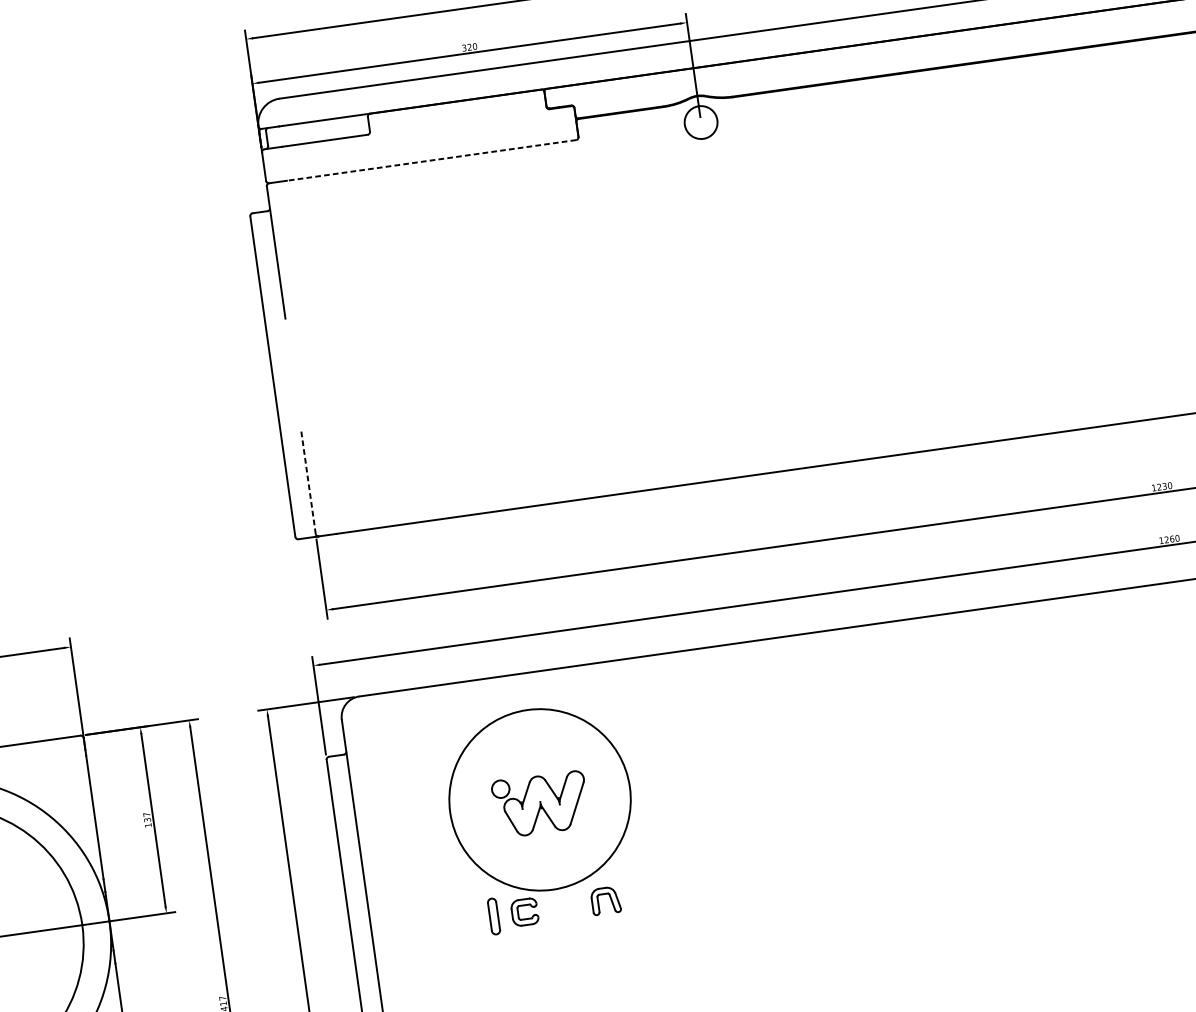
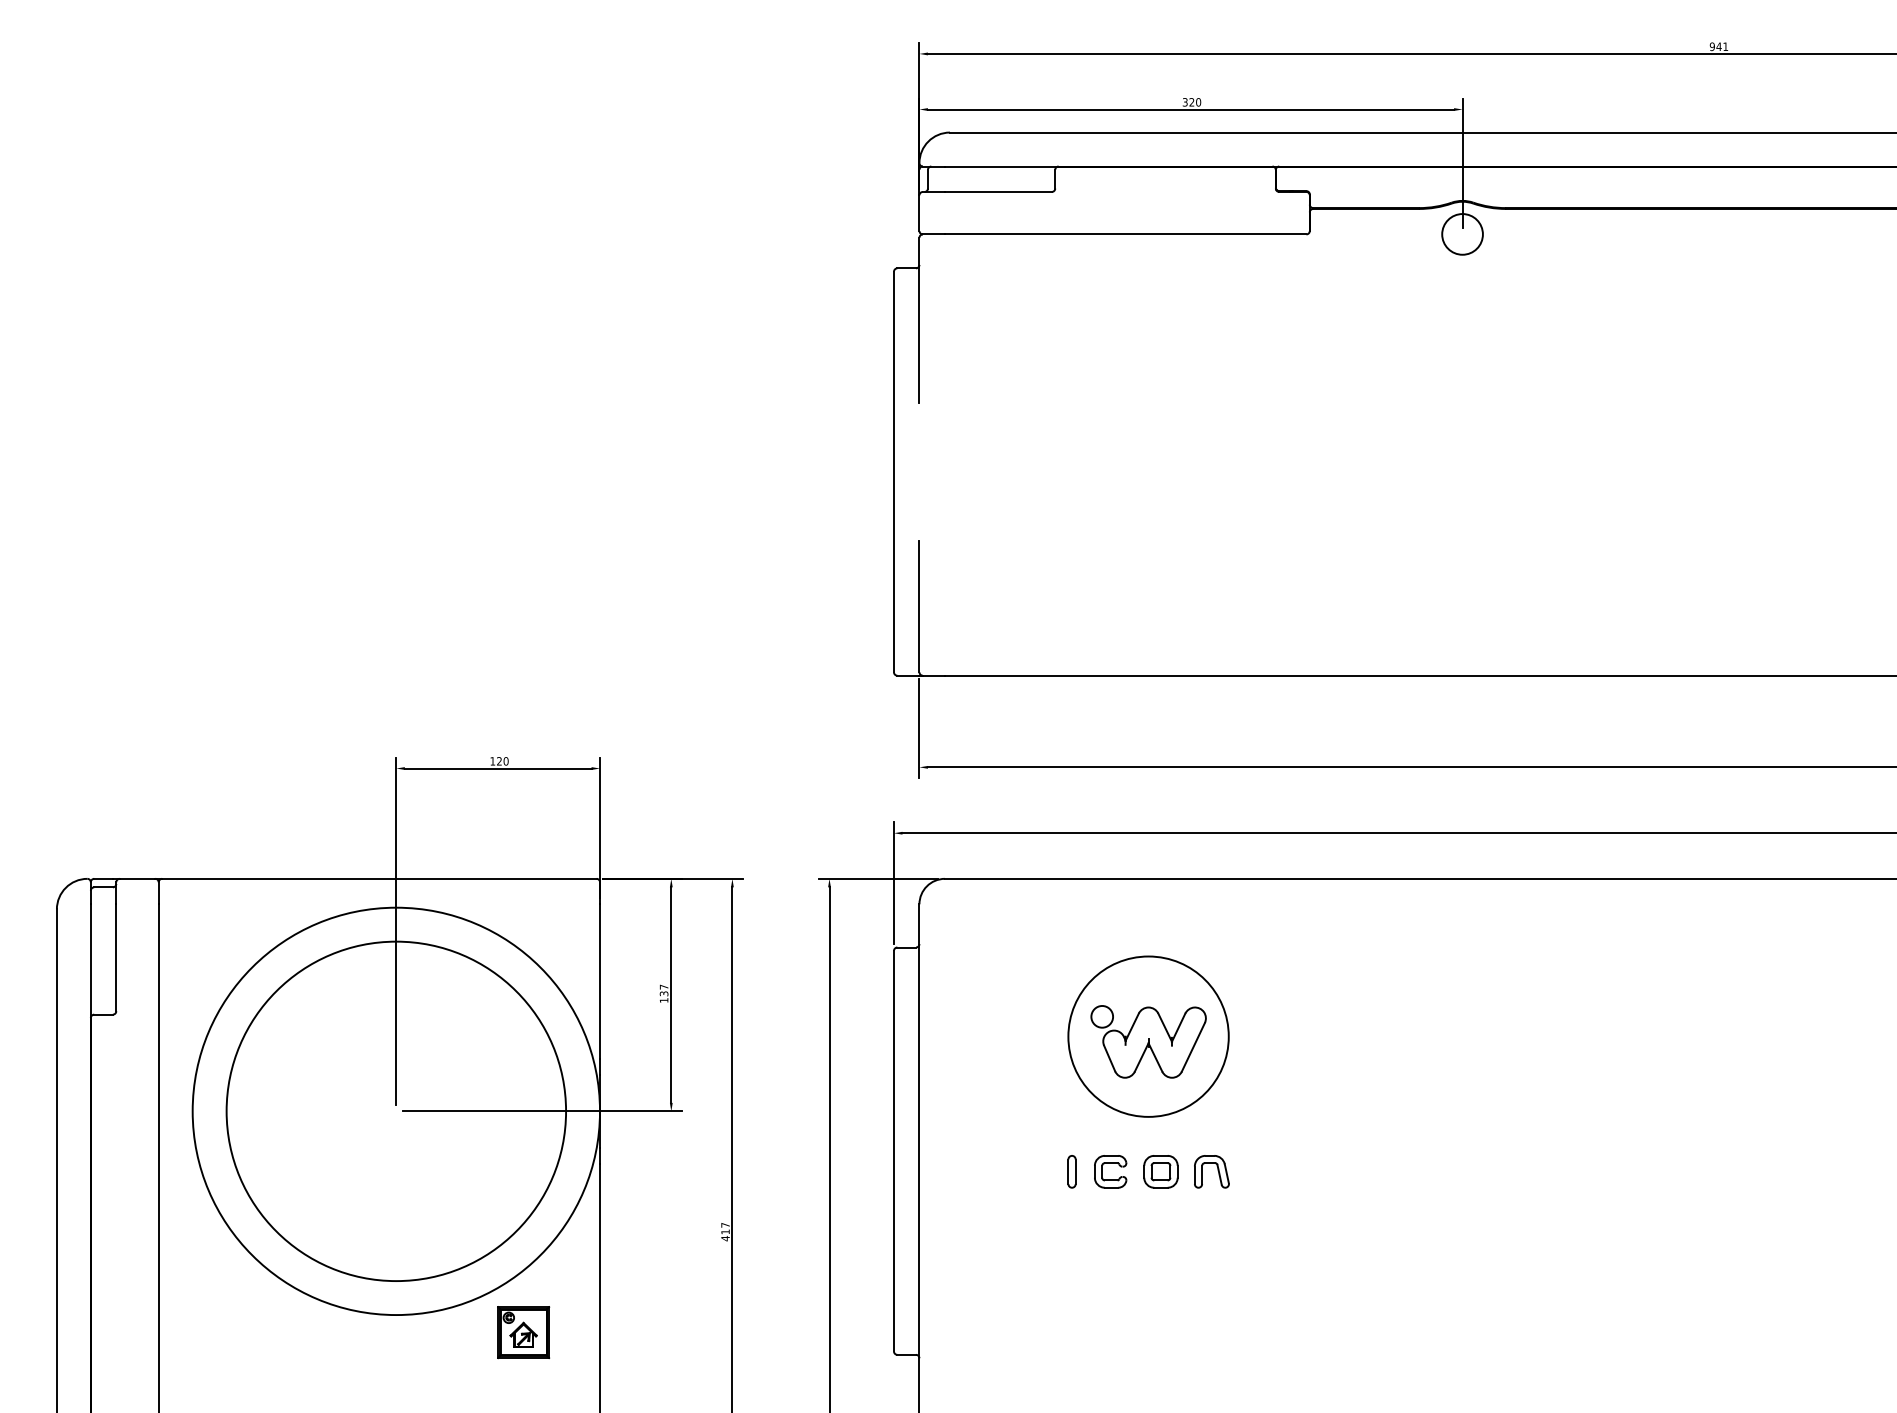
line: (431, 160) -> (1125, 234), dashed -> solid
line: (308, 481) -> (919, 606), dashed -> solid
circle: (539, 799) -> (1148, 1036), size x0.71
part: (564, 906) -> (1160, 1171), added
part: (493, 916) -> (1071, 1171), size x0.71

